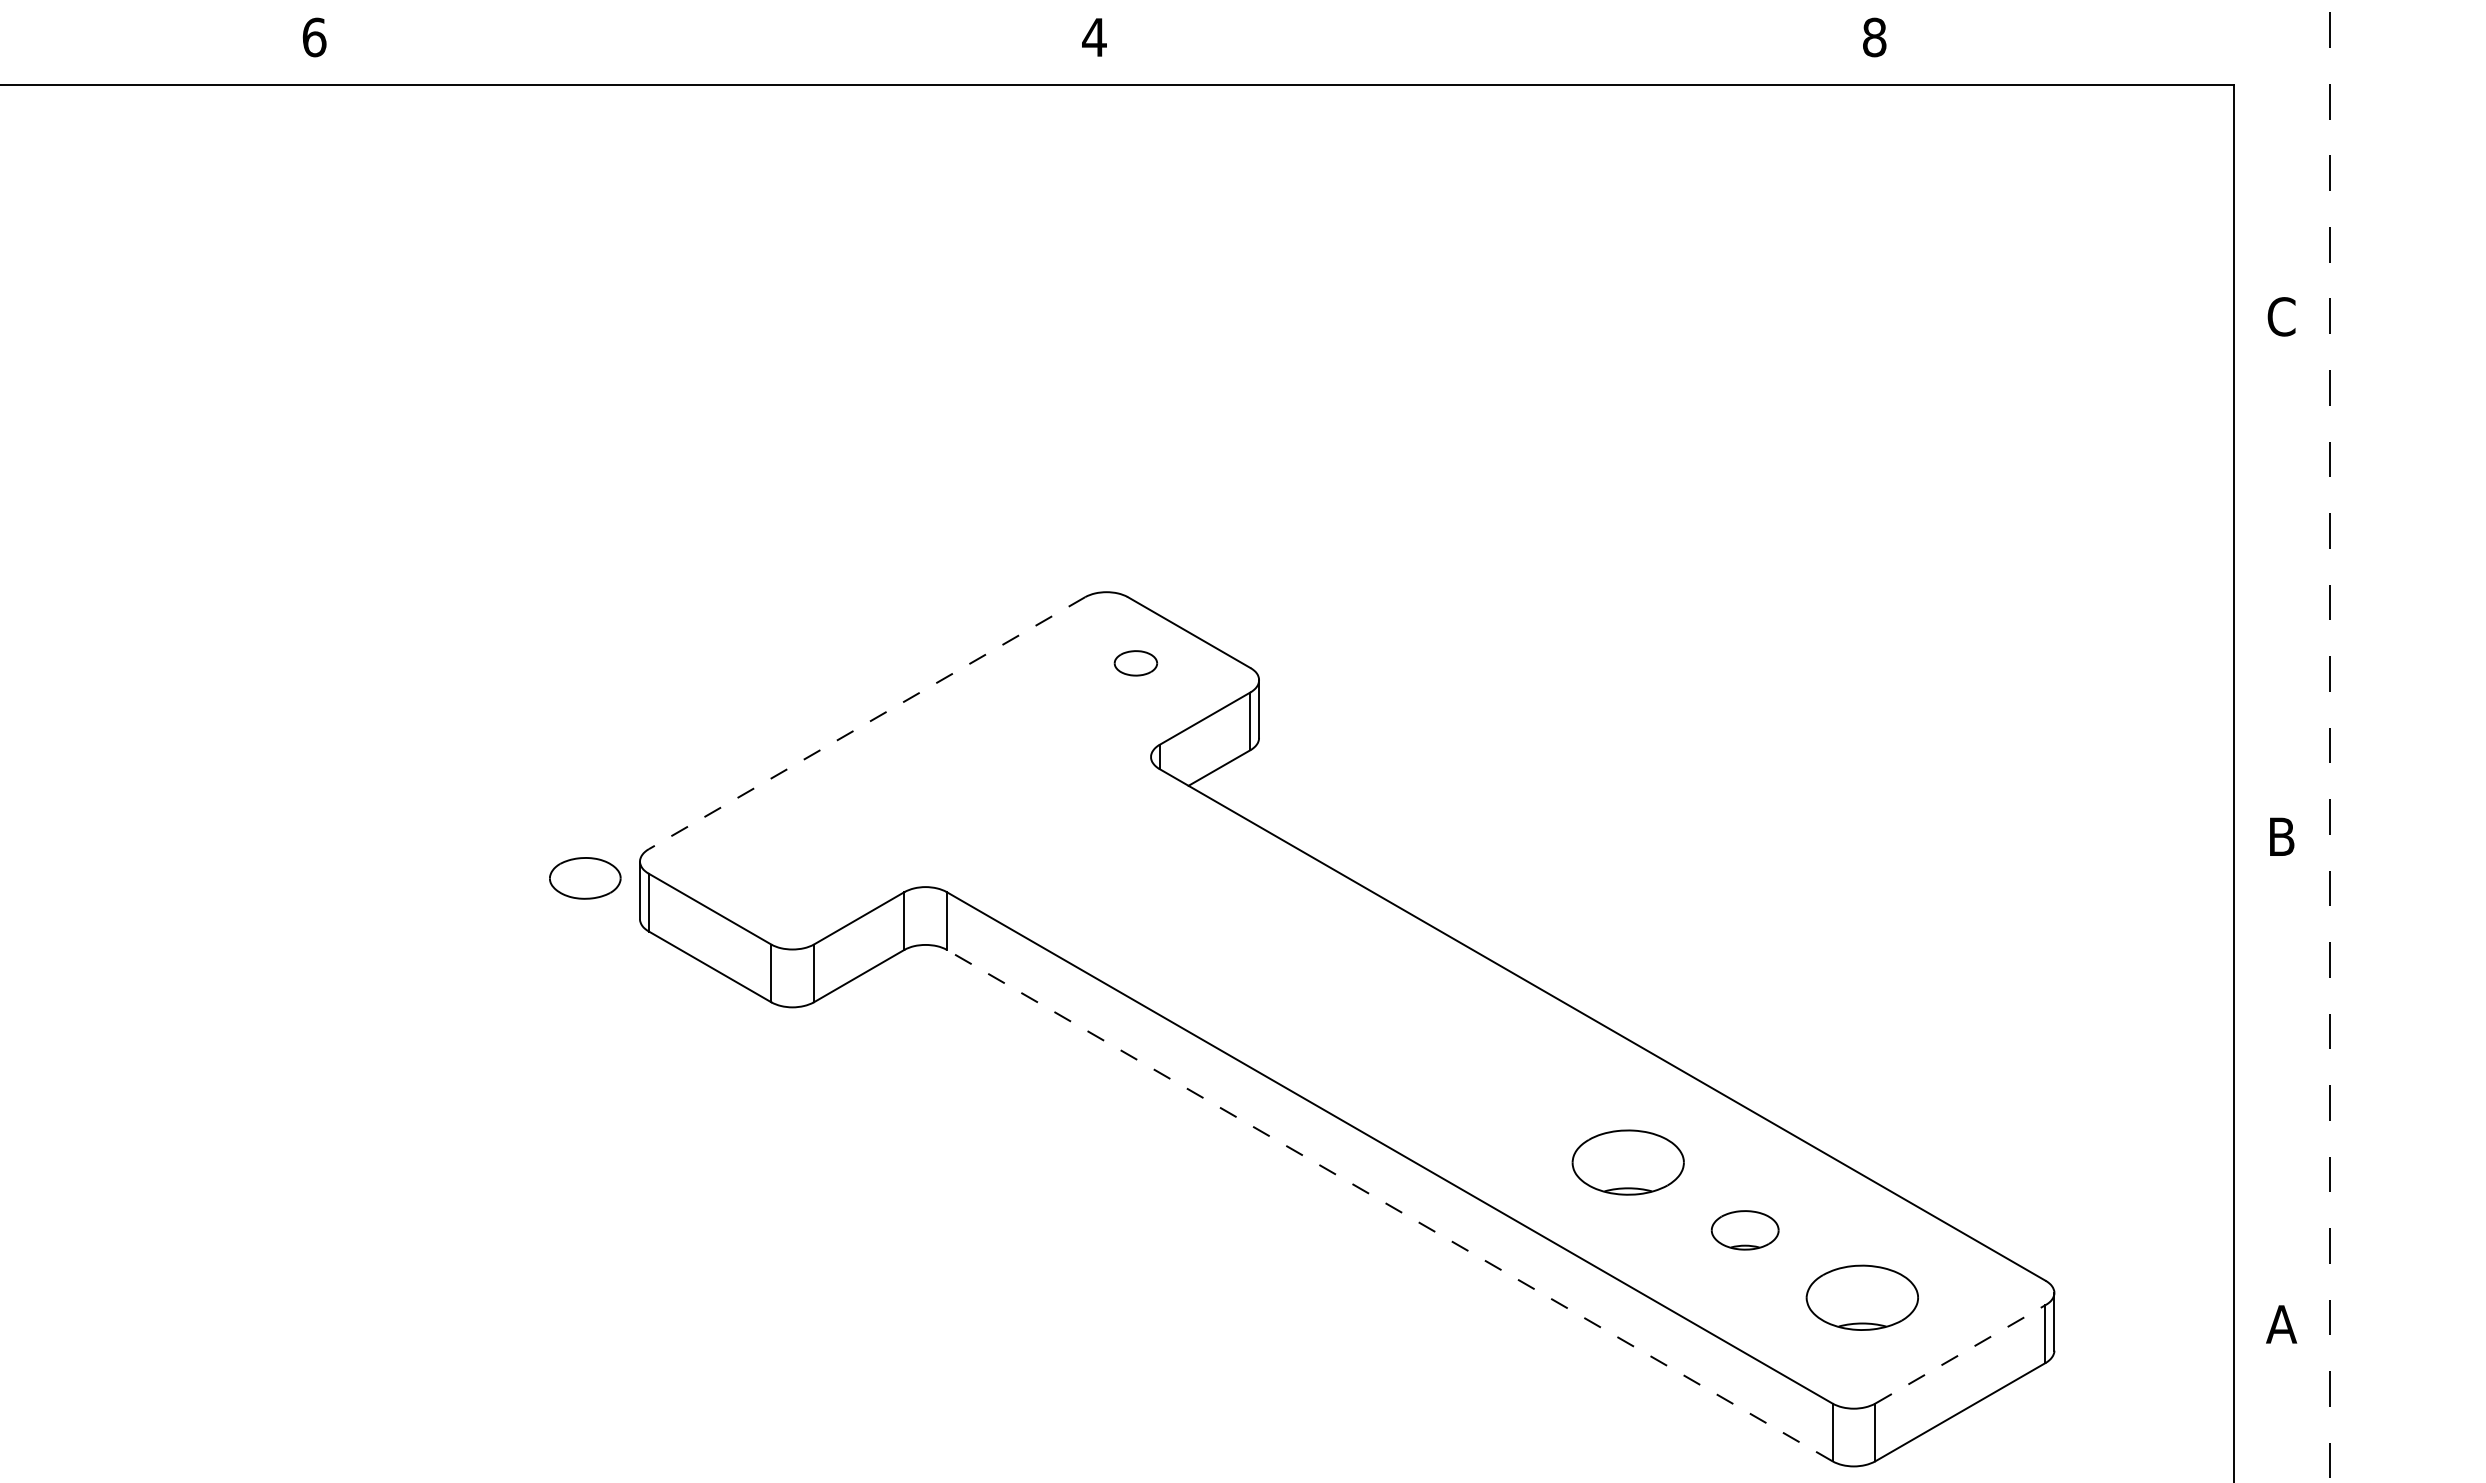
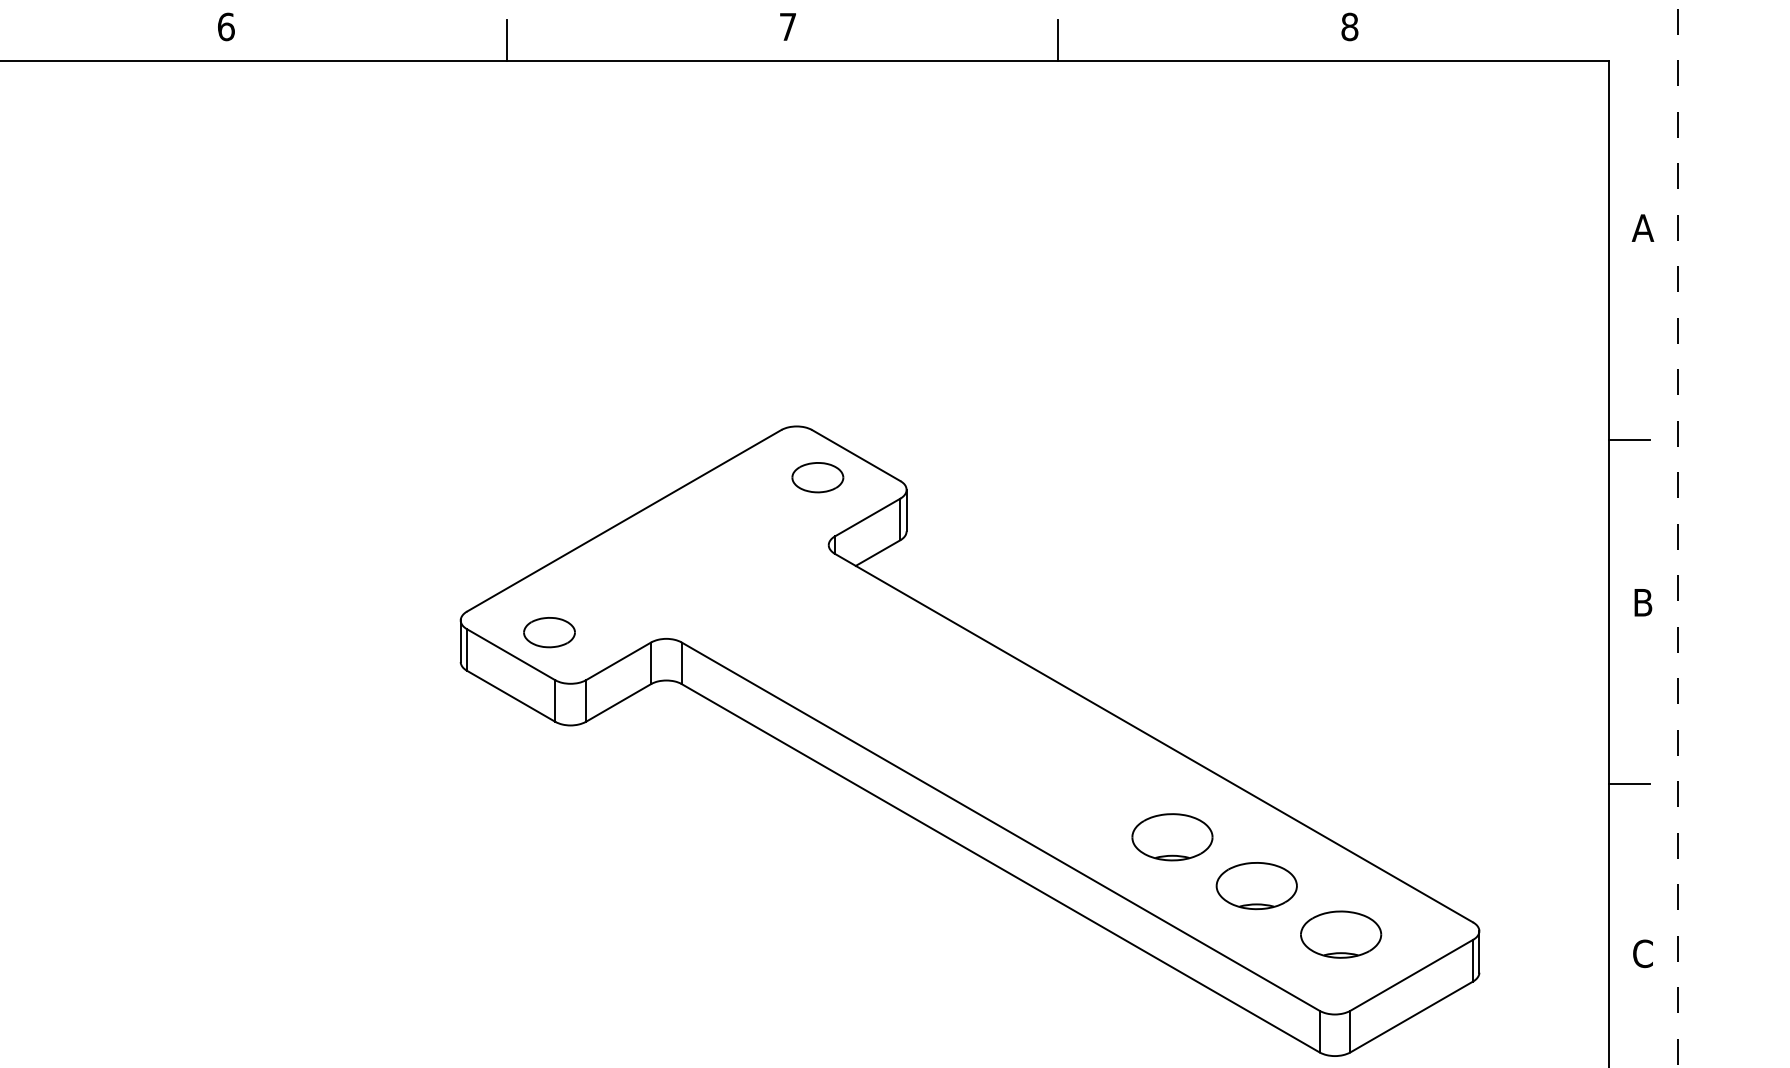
text: (1094, 37) -> (788, 26), 4 -> 7
line: (704, 55) -> (507, 39), added
line: (1469, 55) -> (1058, 39), added
text: (2281, 316) -> (1642, 227), C -> A
line: (2262, 610) -> (1629, 439), added
part: (1135, 663) -> (817, 477), size x1.67
line: (867, 723) -> (624, 521), dashed -> solid
part: (585, 878) -> (549, 632), moved
line: (2262, 1088) -> (1629, 783), added
line: (1389, 1205) -> (1000, 868), dashed -> solid
part: (1744, 1230) -> (1256, 886), size x1.67
text: (2281, 1324) -> (1642, 953), A -> C
line: (1960, 1354) -> (1411, 975), dashed -> solid

